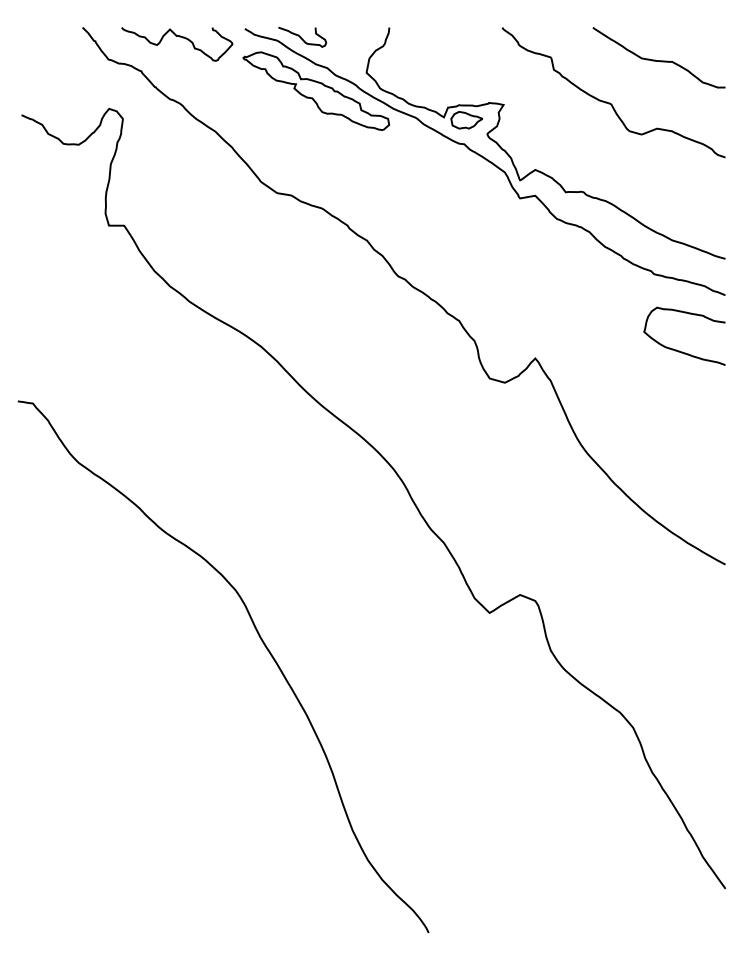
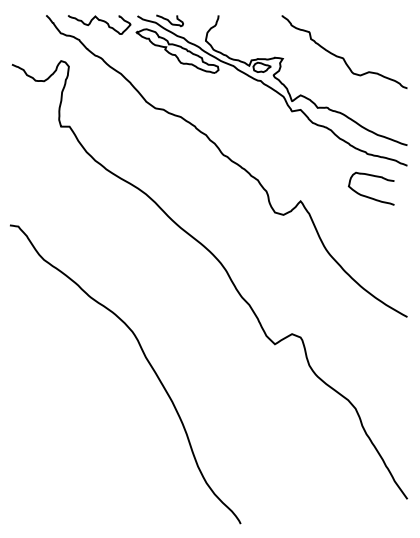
curve: (657, 59) -> (369, 33), removed
curve: (675, 348) -> (366, 195), moved

